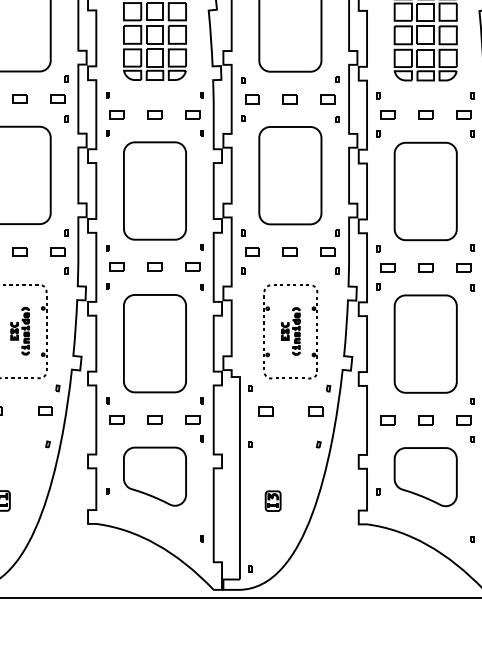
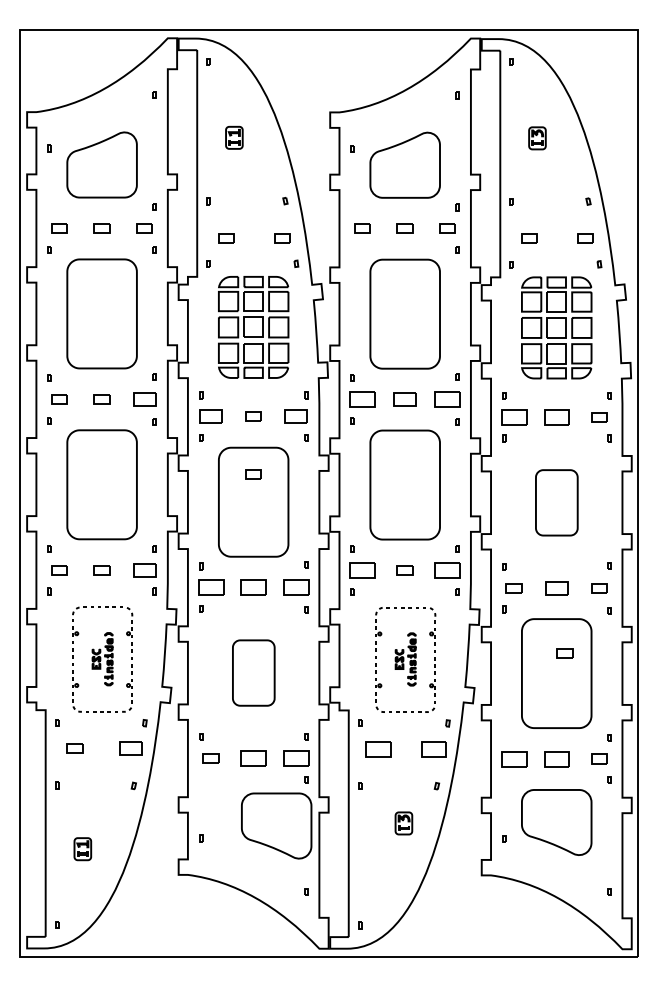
part: (57, 99) -> (144, 399), size x1.4
part: (252, 99) -> (362, 399), size x1.6
part: (289, 99) -> (404, 399), size x1.4
part: (328, 99) -> (447, 399), size x1.6
part: (116, 114) -> (210, 416), size x1.4
part: (192, 114) -> (295, 416), size x1.4
part: (387, 115) -> (513, 417), size x1.6
part: (425, 115) -> (556, 417), size x1.6
part: (154, 166) -> (253, 474), added
part: (425, 191) -> (556, 502), size x0.6
part: (57, 252) -> (144, 570), size x1.4
part: (252, 252) -> (362, 570), size x1.6
part: (328, 252) -> (447, 570), size x1.6
part: (116, 267) -> (210, 587), size x1.6
part: (154, 267) -> (253, 587), size x1.6
part: (192, 267) -> (295, 587), size x1.6
part: (425, 268) -> (556, 588), size x1.4
part: (432, 326) -> (564, 653), added
part: (154, 343) -> (253, 672), size x0.6
part: (45, 411) -> (130, 748), size x1.4
part: (265, 411) -> (377, 748), size x1.6
part: (315, 411) -> (433, 748), size x1.6
part: (154, 419) -> (253, 758), size x1.6
part: (192, 419) -> (295, 758), size x1.6
part: (387, 419) -> (513, 758), size x1.6
part: (425, 419) -> (556, 758), size x1.6
part: (154, 476) -> (276, 825), moved
part: (272, 501) -> (403, 823), moved

